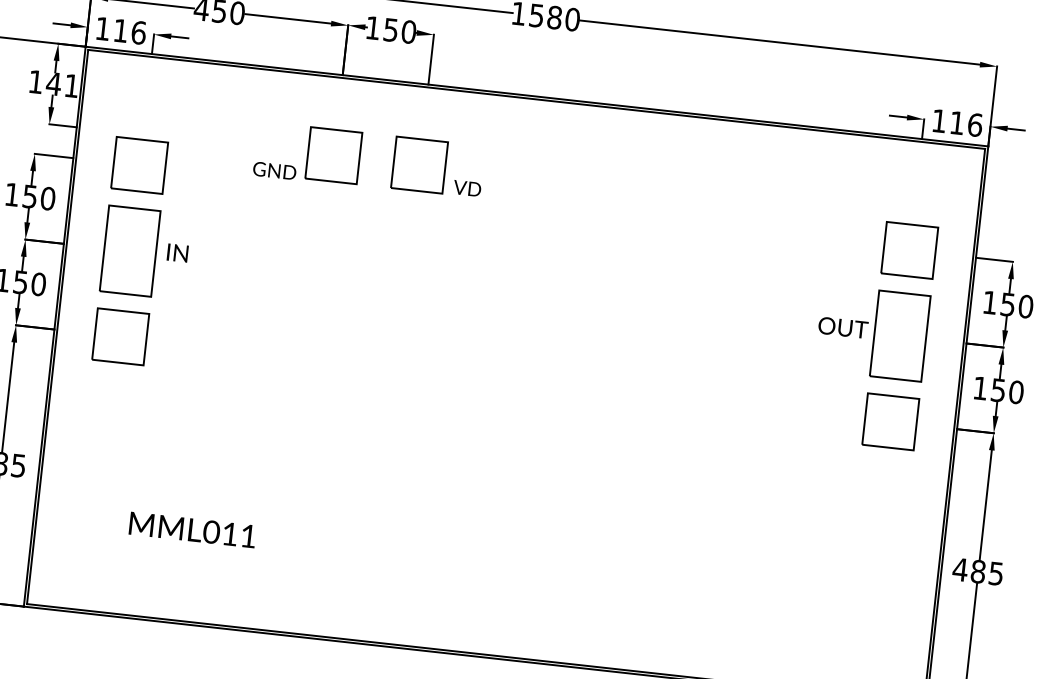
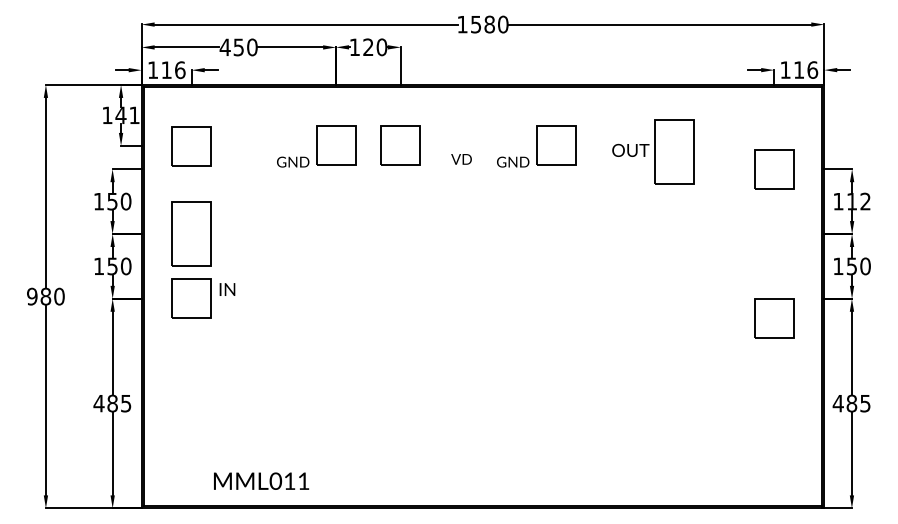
text: (391, 30) -> (368, 47), 150 -> 120
part: (139, 165) -> (191, 146), moved
part: (598, 185) -> (536, 146), added
text: (467, 188) -> (461, 159), moved
text: (177, 253) -> (227, 289), moved
text: (1016, 305) -> (858, 201), 150 -> 112
part: (873, 332) -> (653, 151), moved
part: (891, 421) -> (774, 318), moved
text: (192, 529) -> (261, 480), moved

